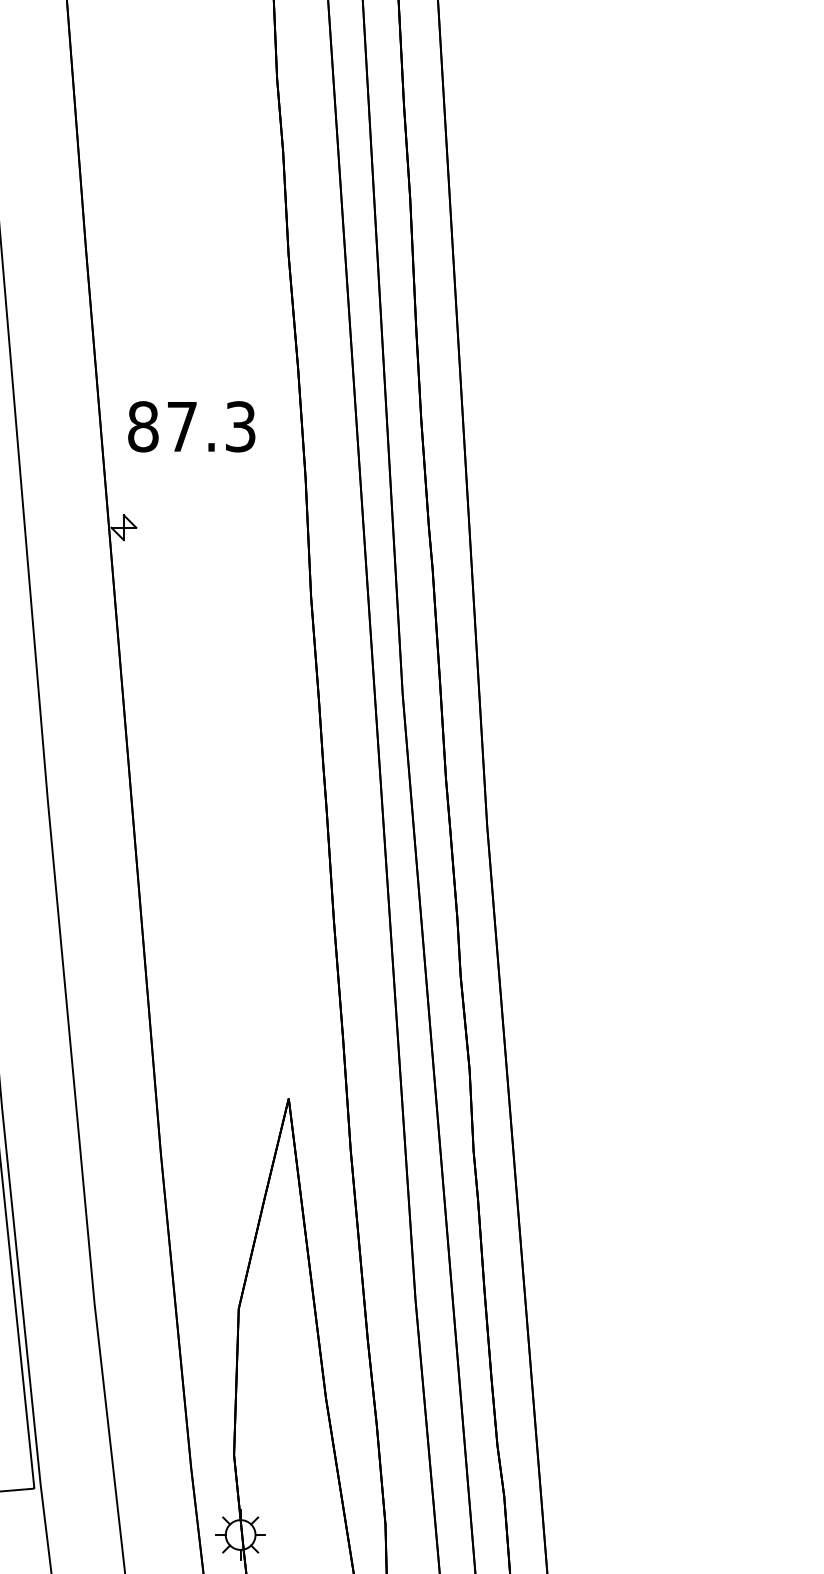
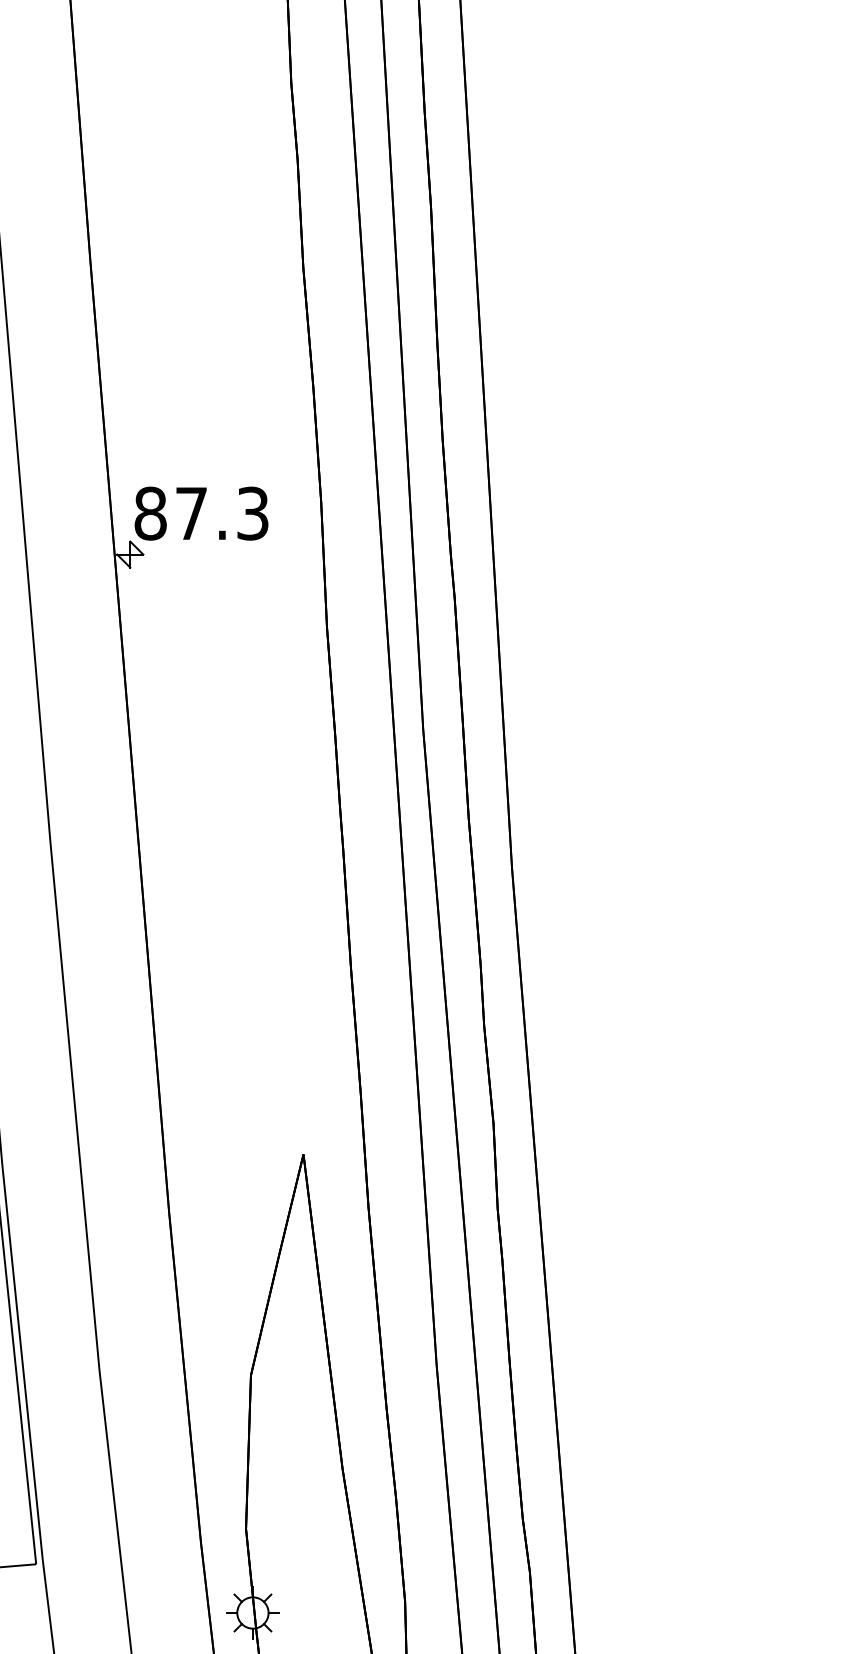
text: (191, 426) -> (201, 513), moved

